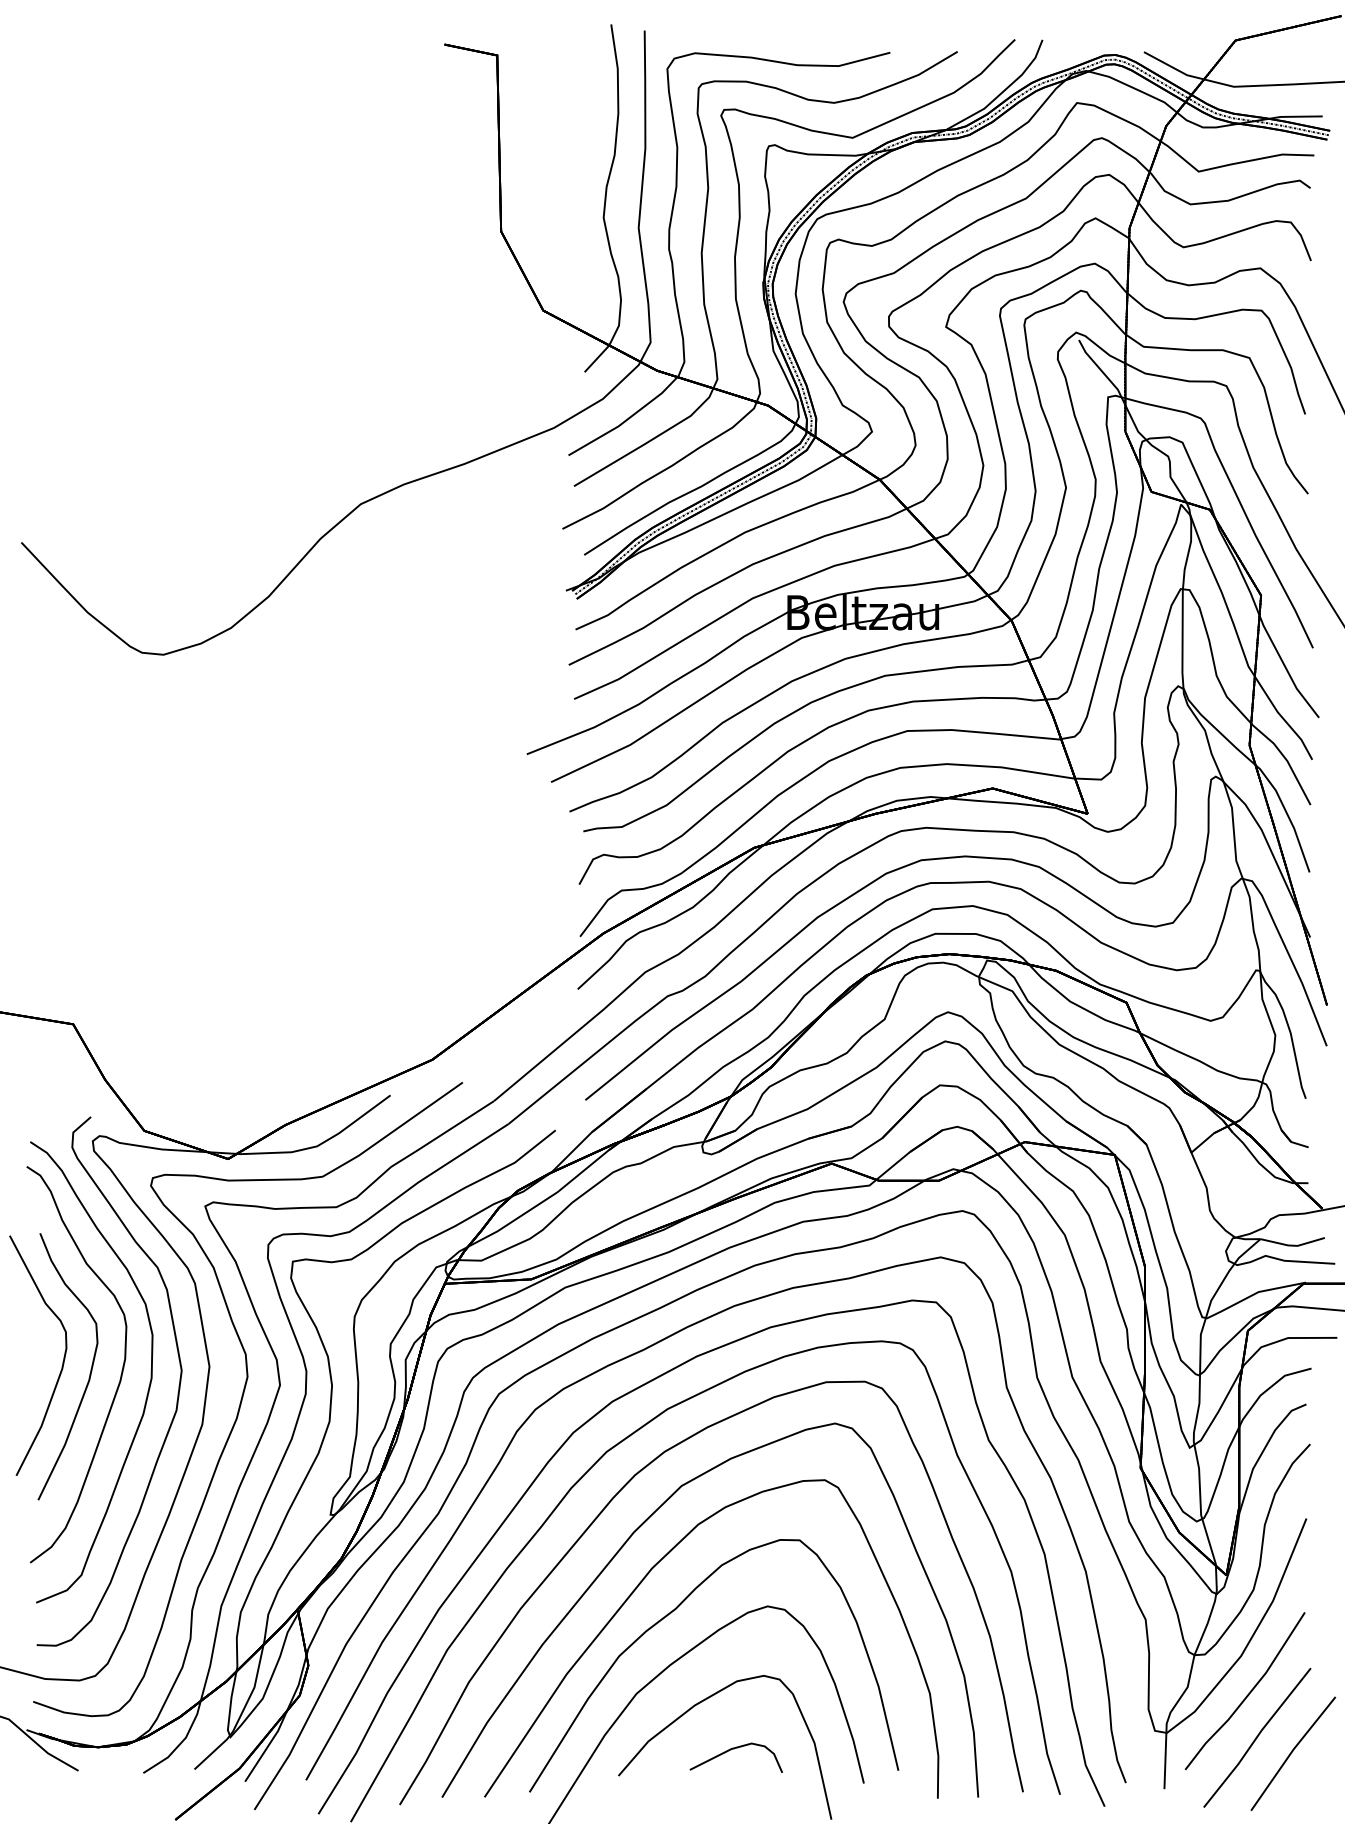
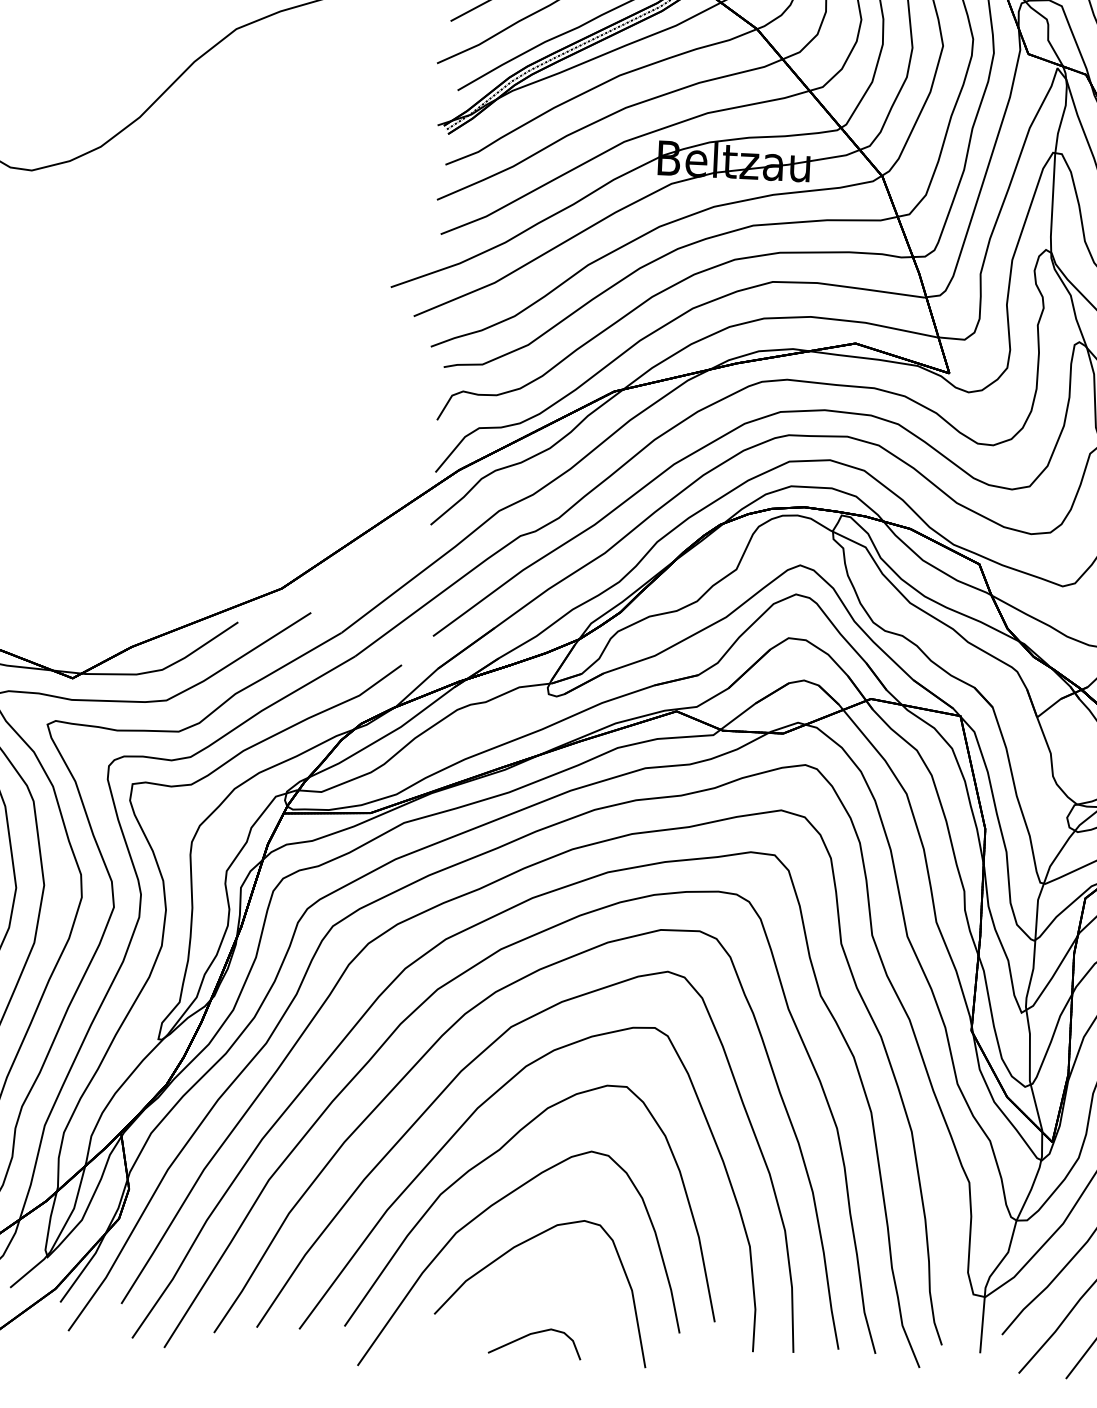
curve: (734, 1749) -> (533, 1334), moved

